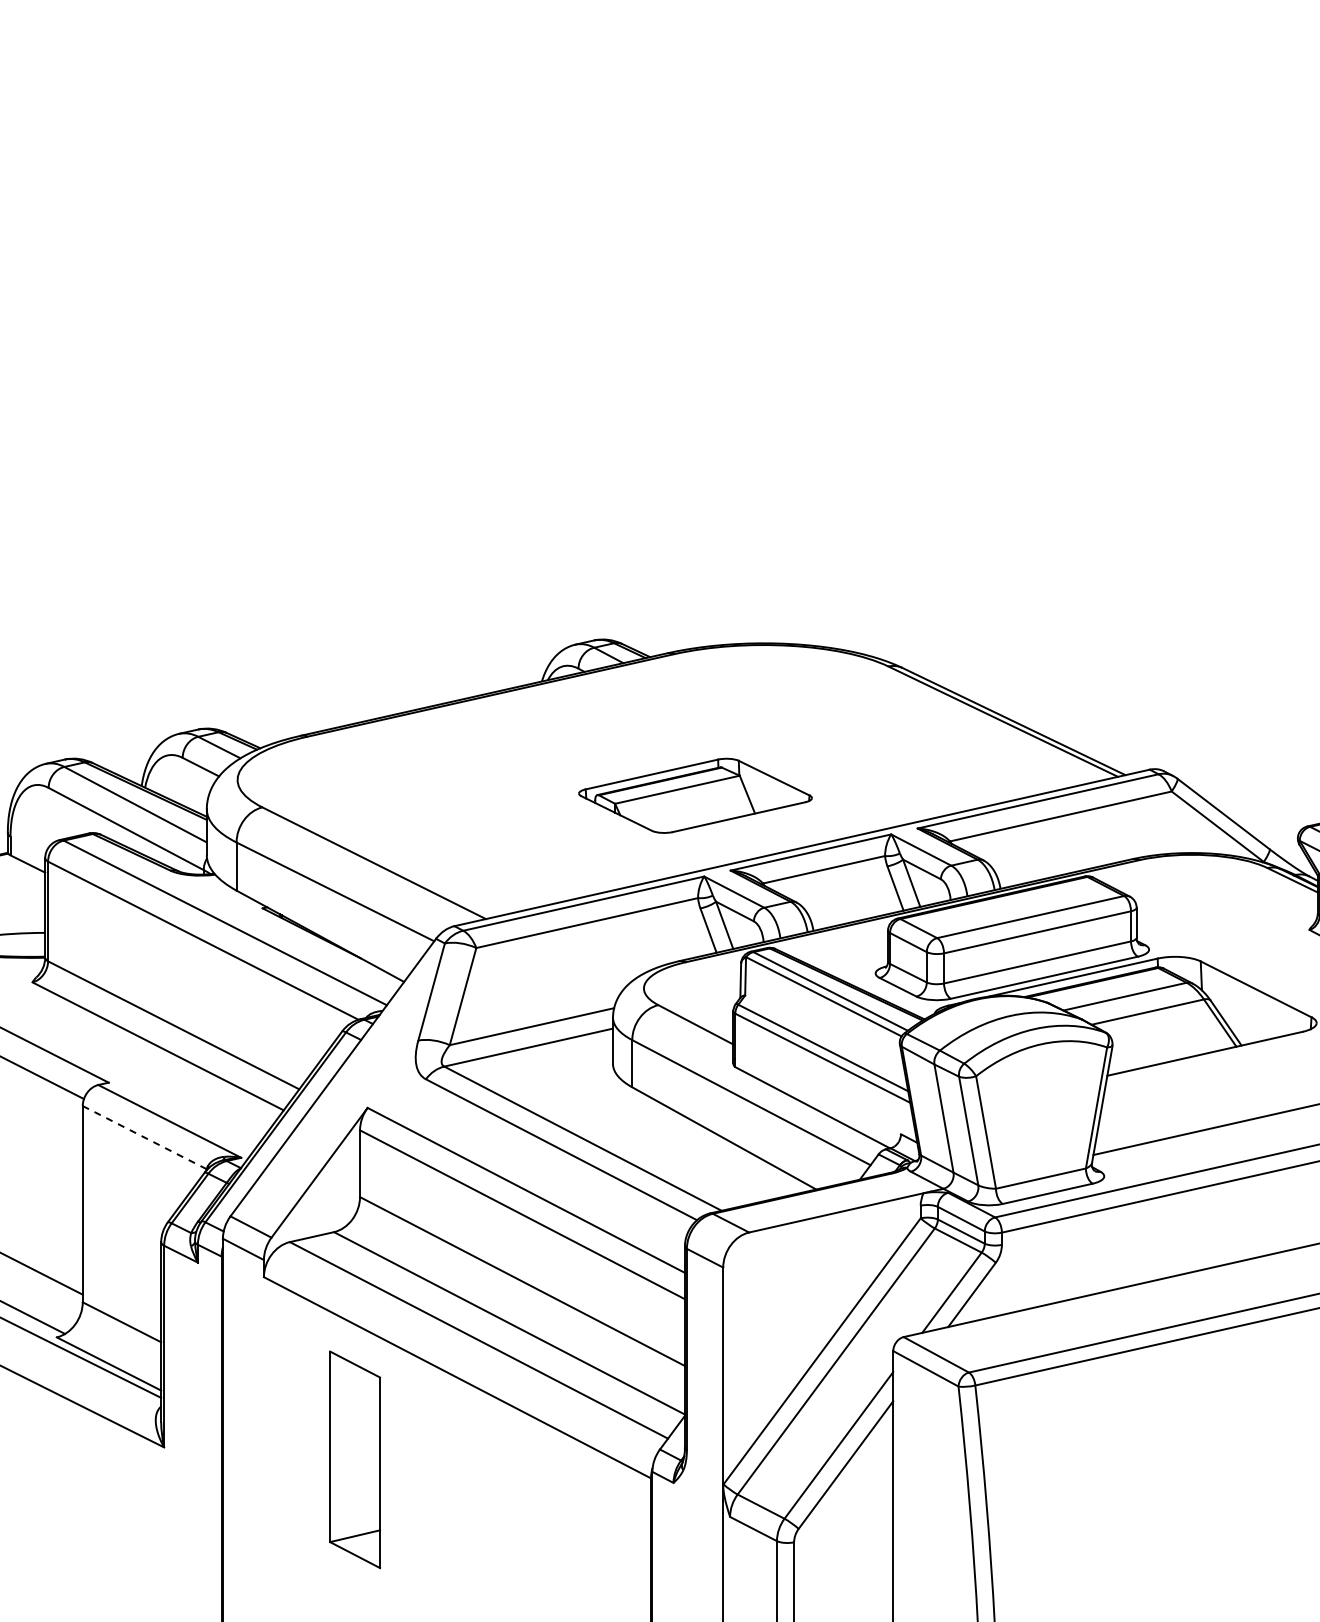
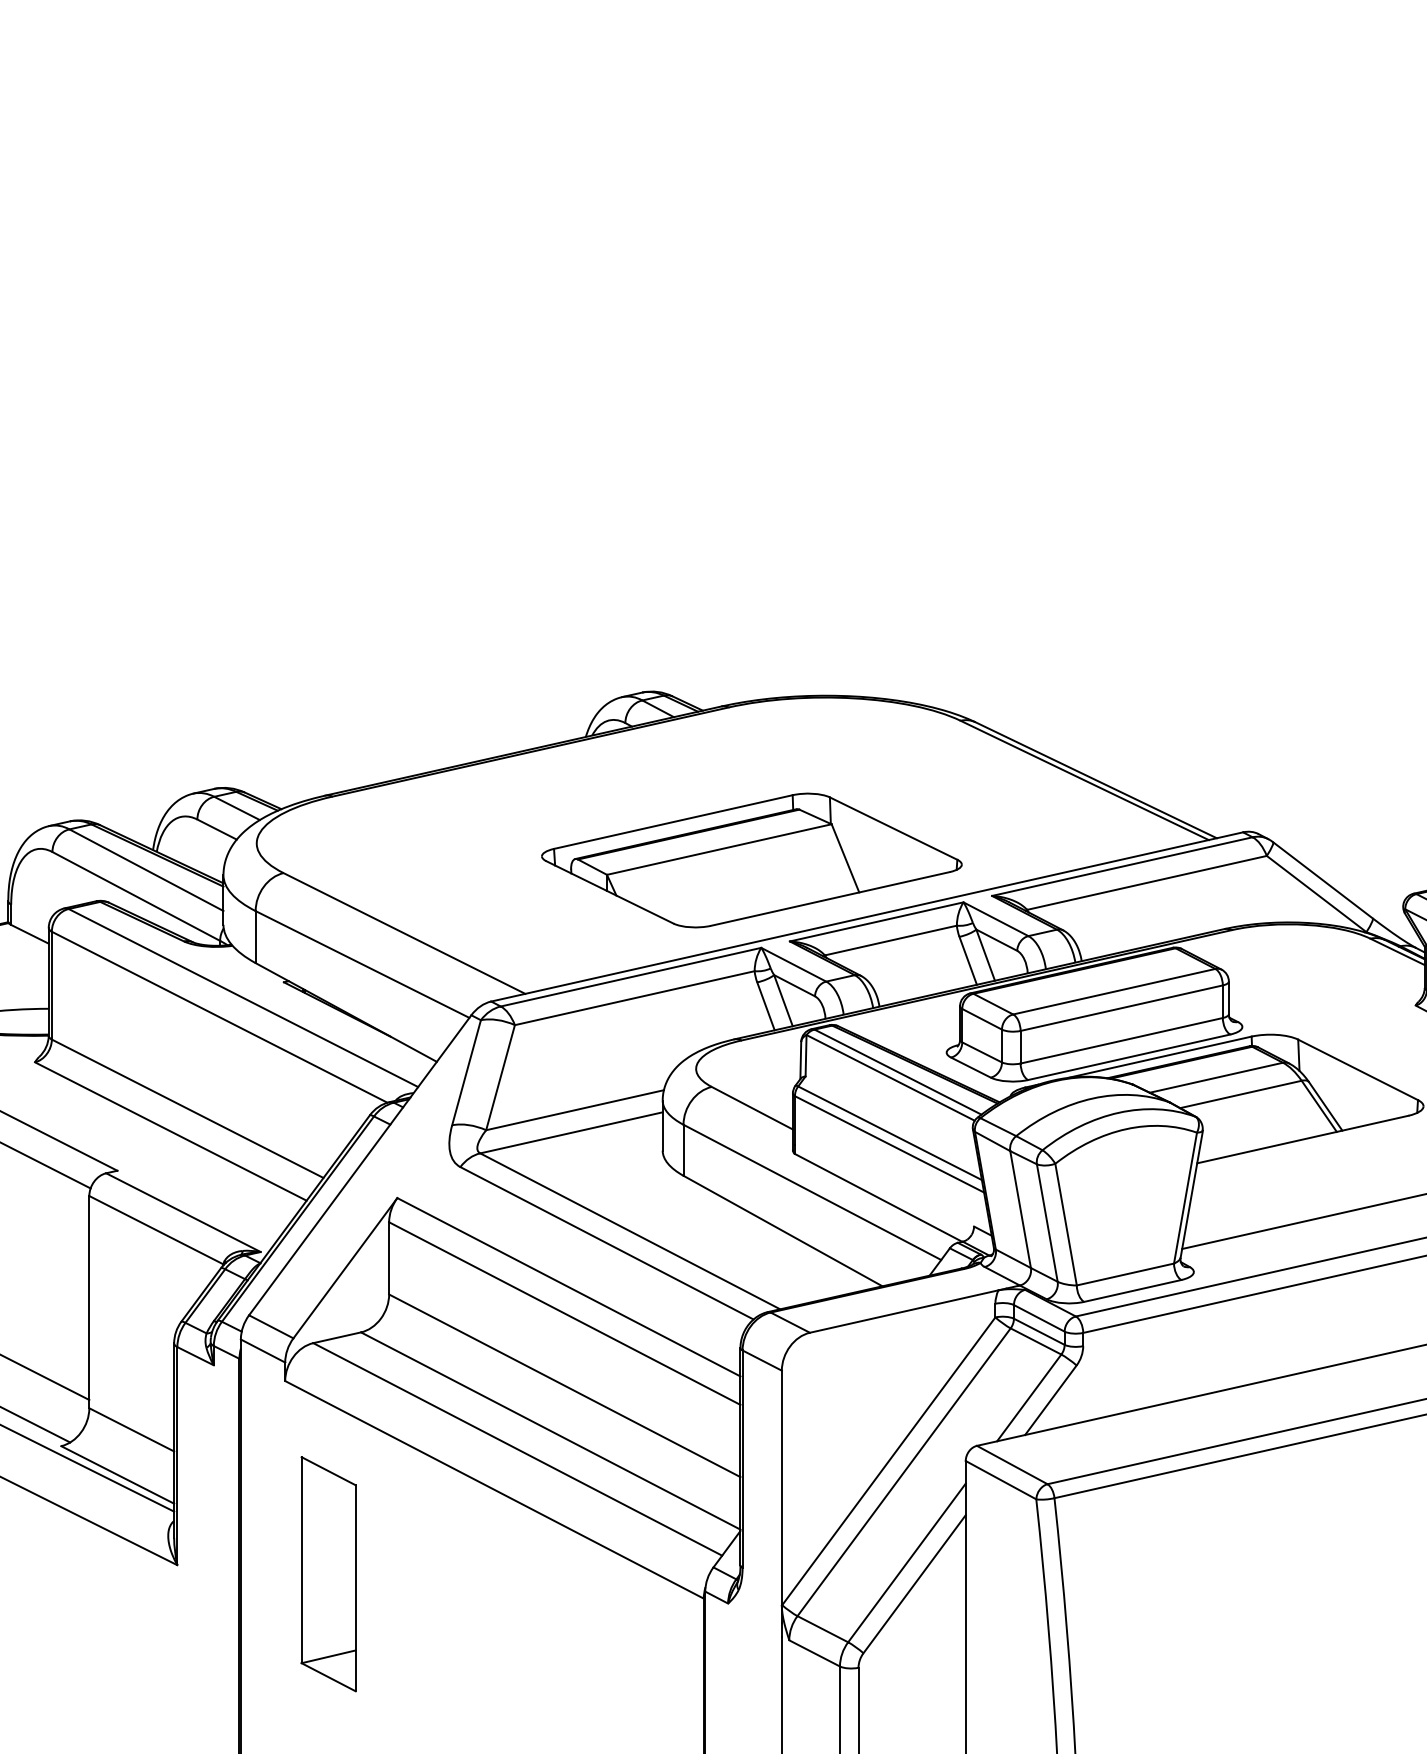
part: (695, 795) -> (751, 860), size x1.67
line: (144, 1137) -> (156, 1230), dashed -> solid
part: (355, 1459) -> (329, 1573), moved

